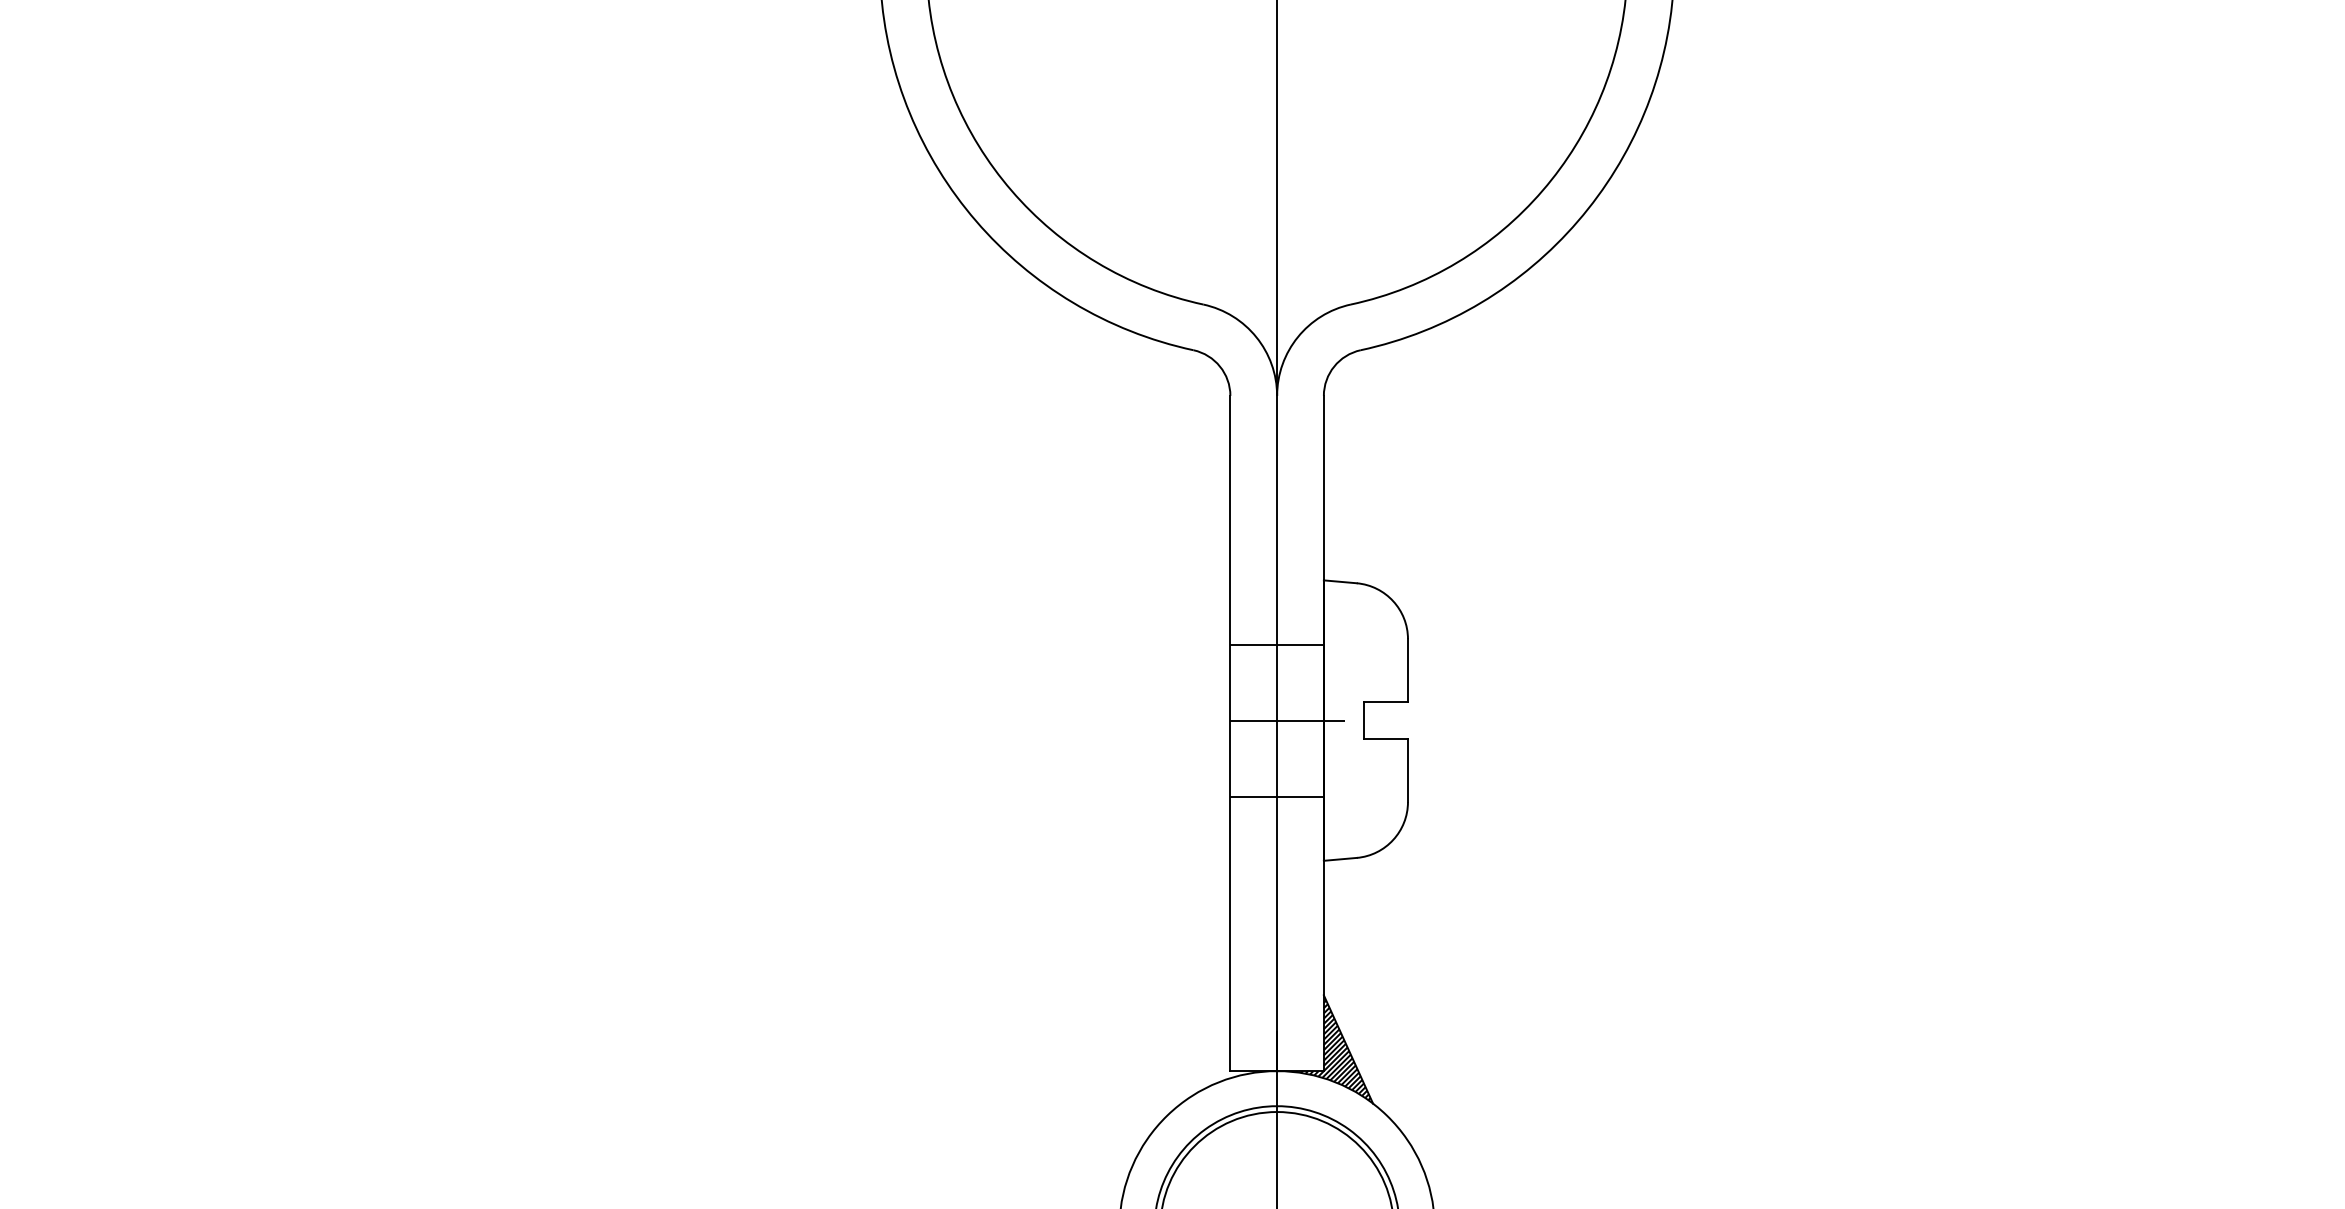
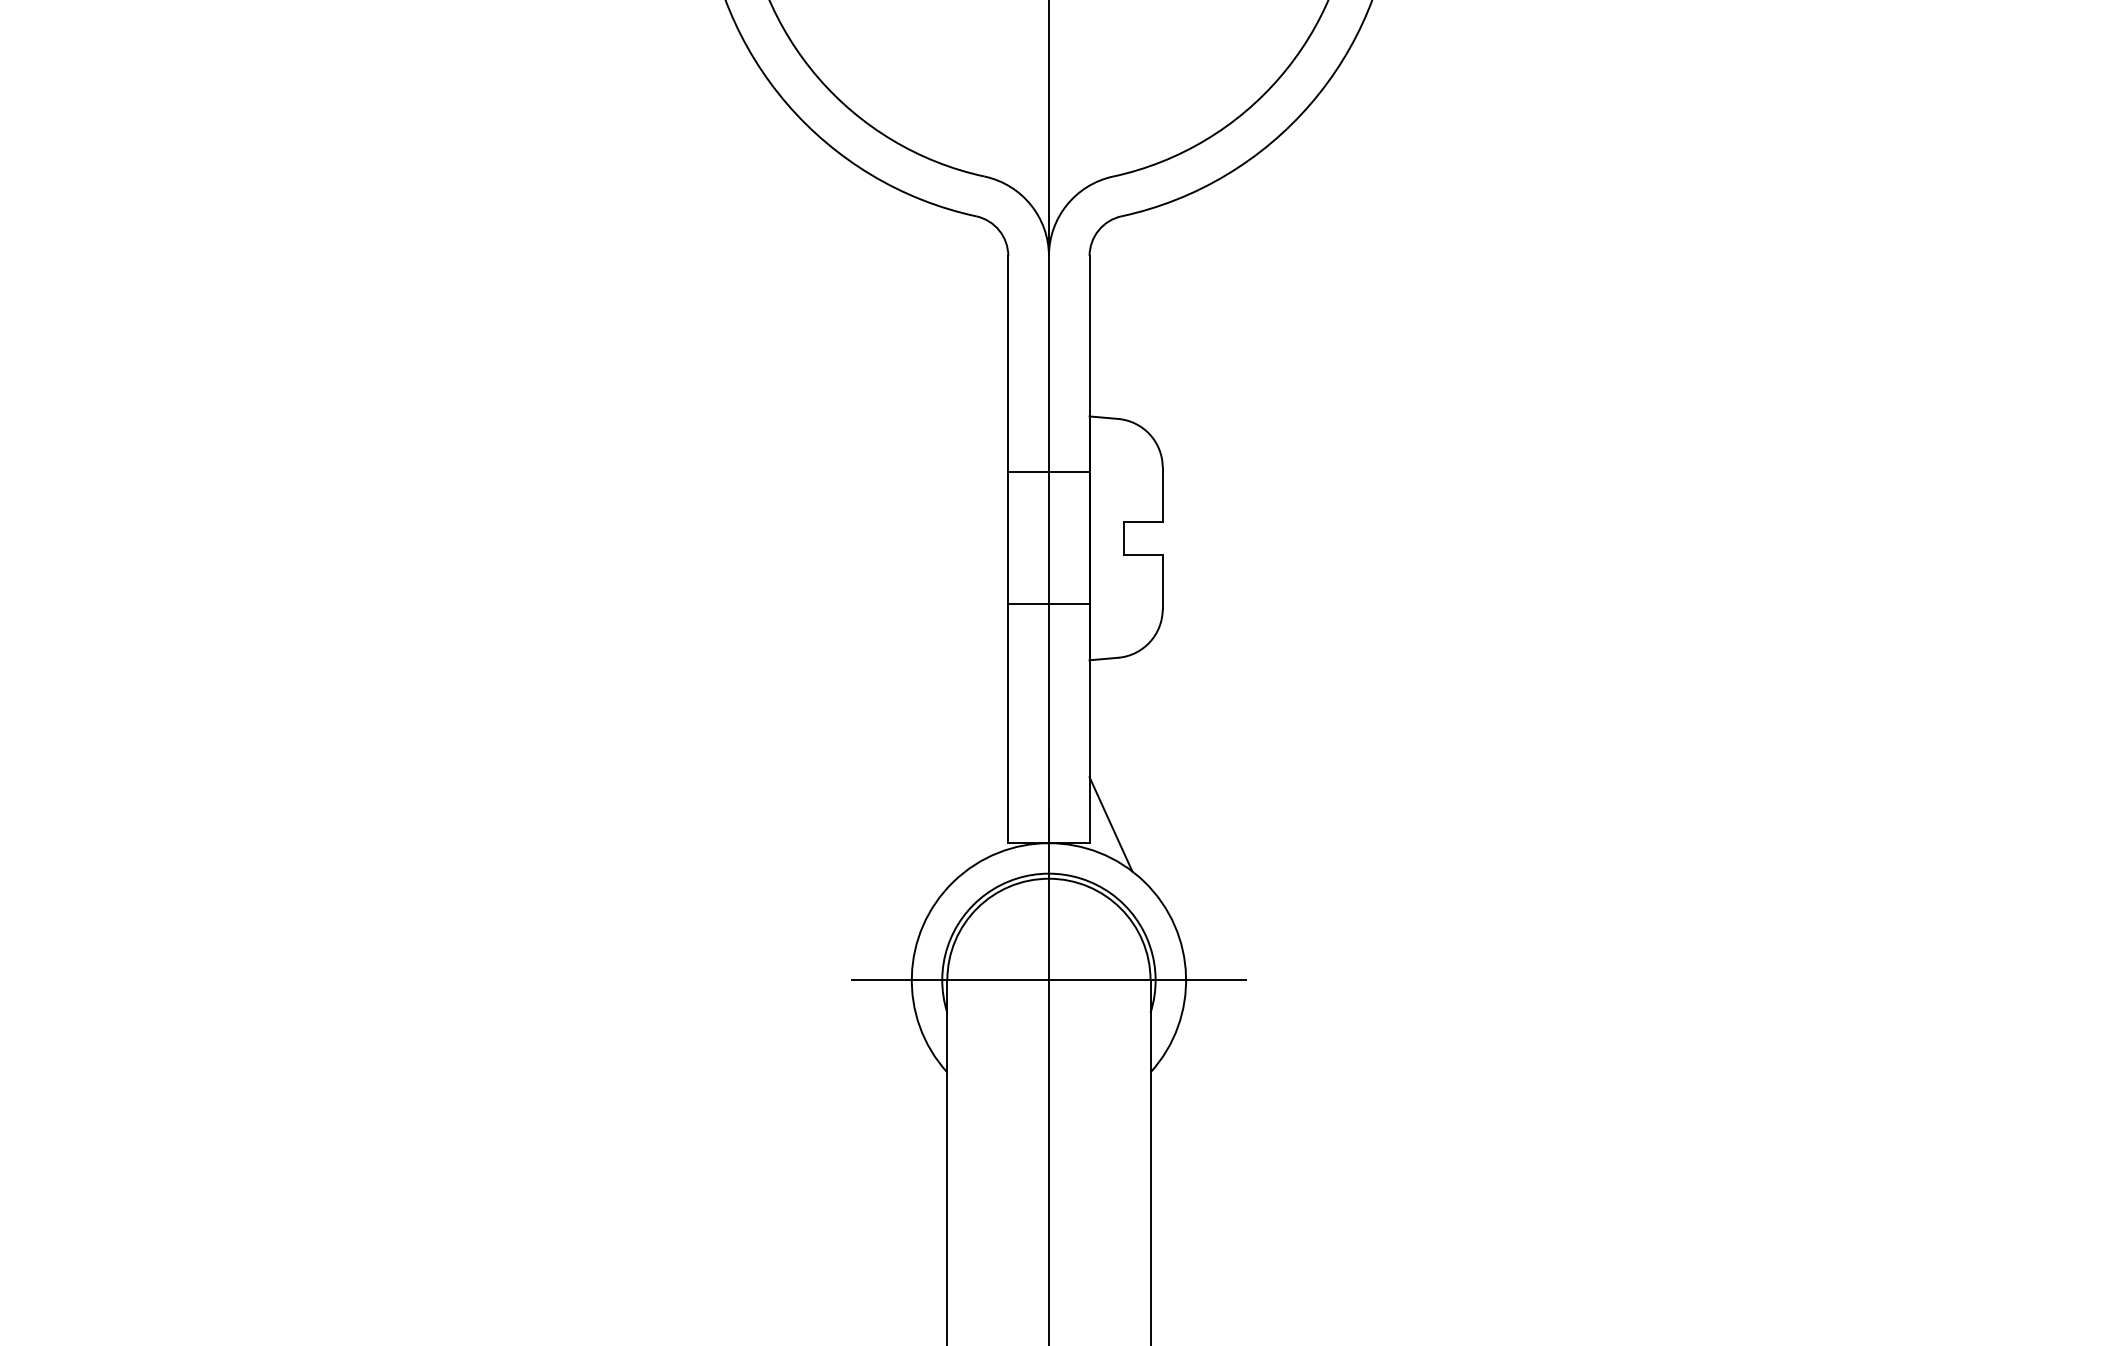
line: (1288, 720) -> (1058, 538), removed
hatch: (1327, 1049) -> (1092, 824), removed

